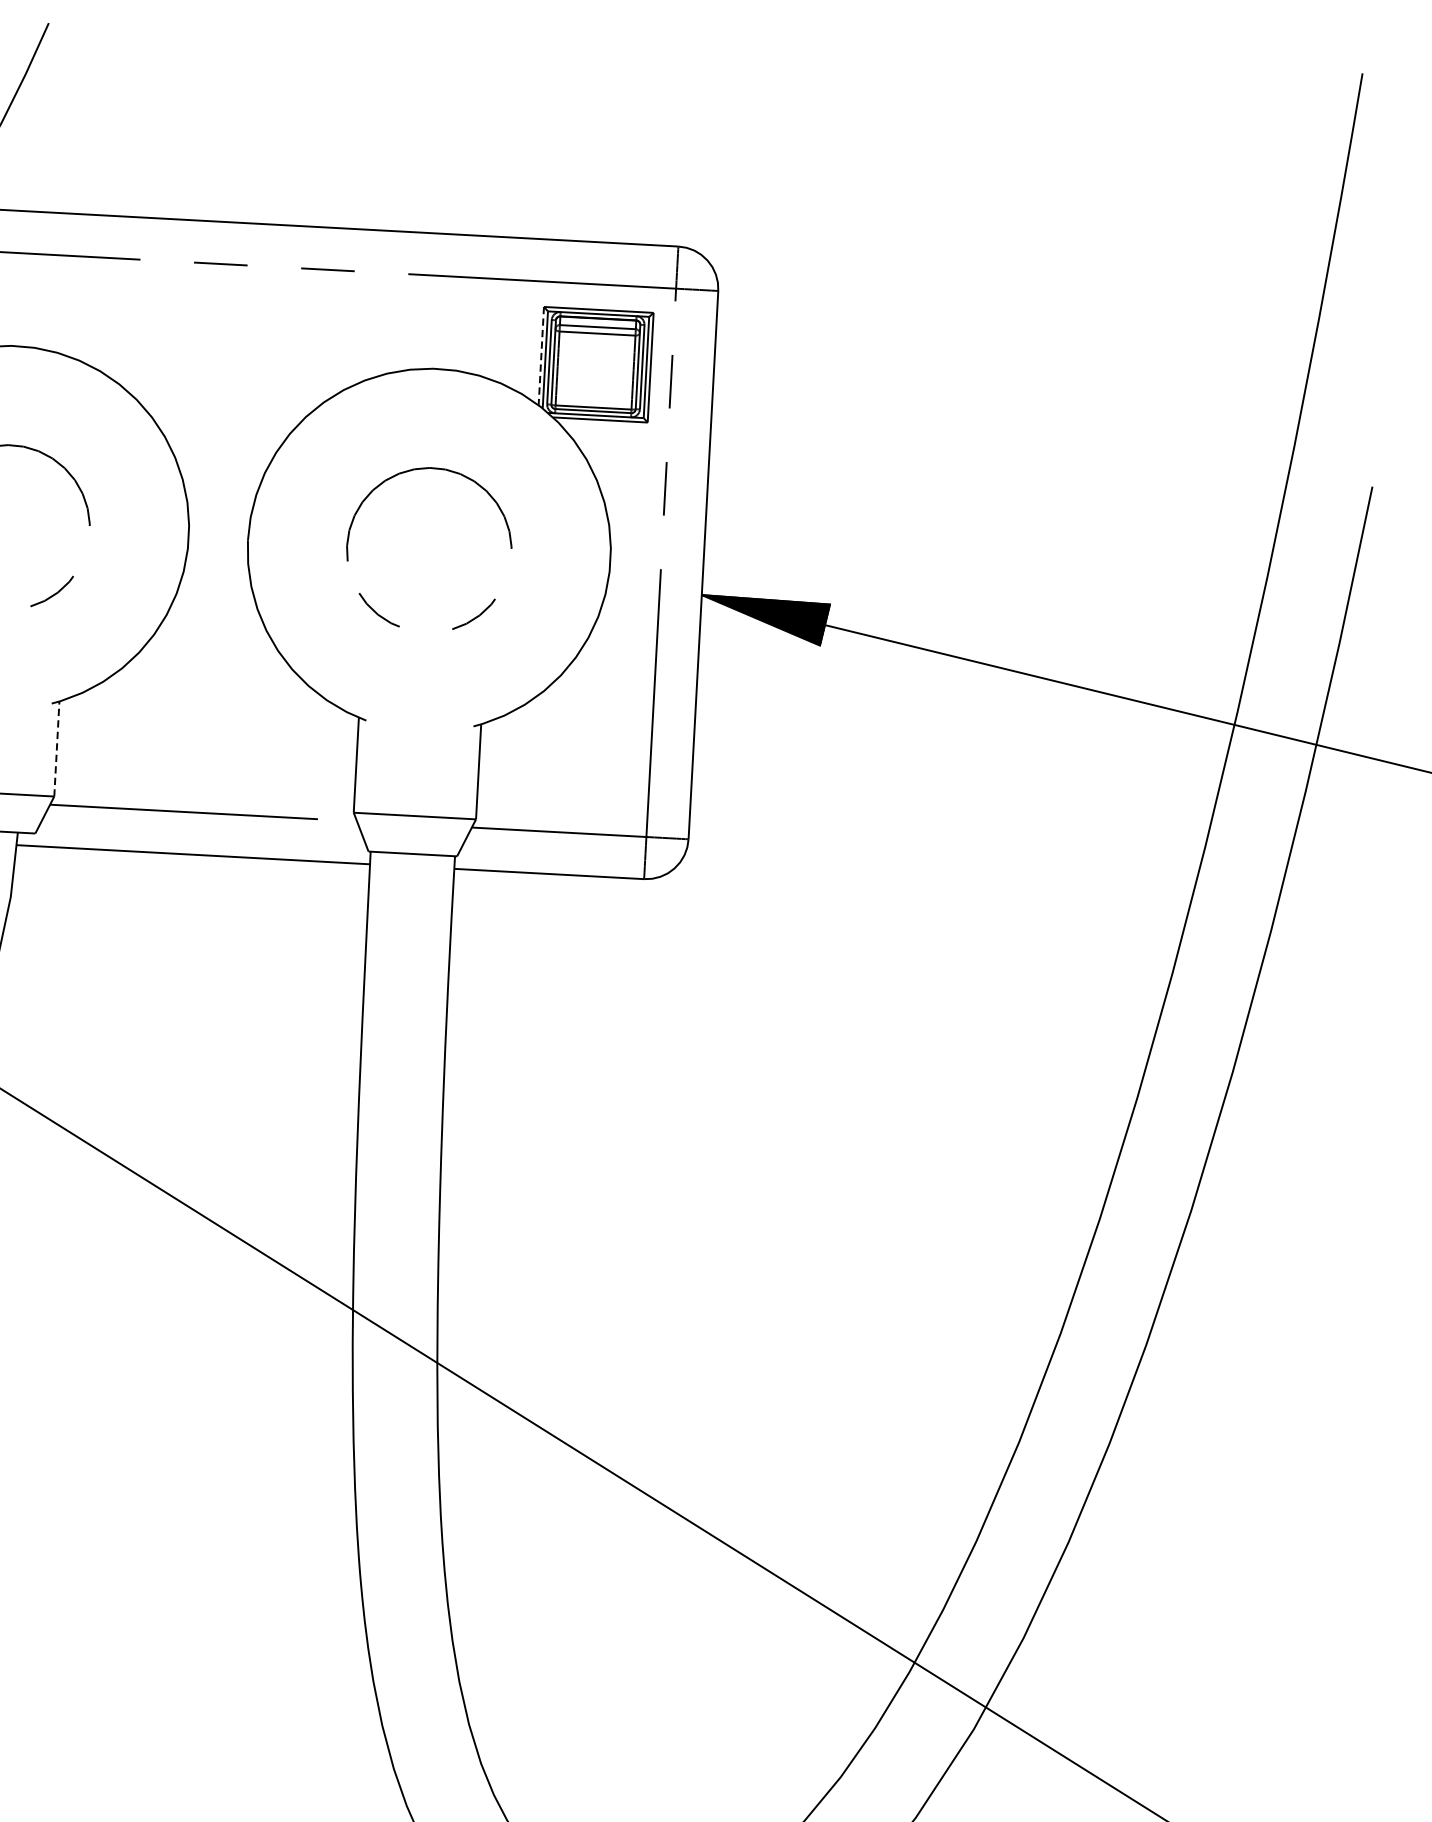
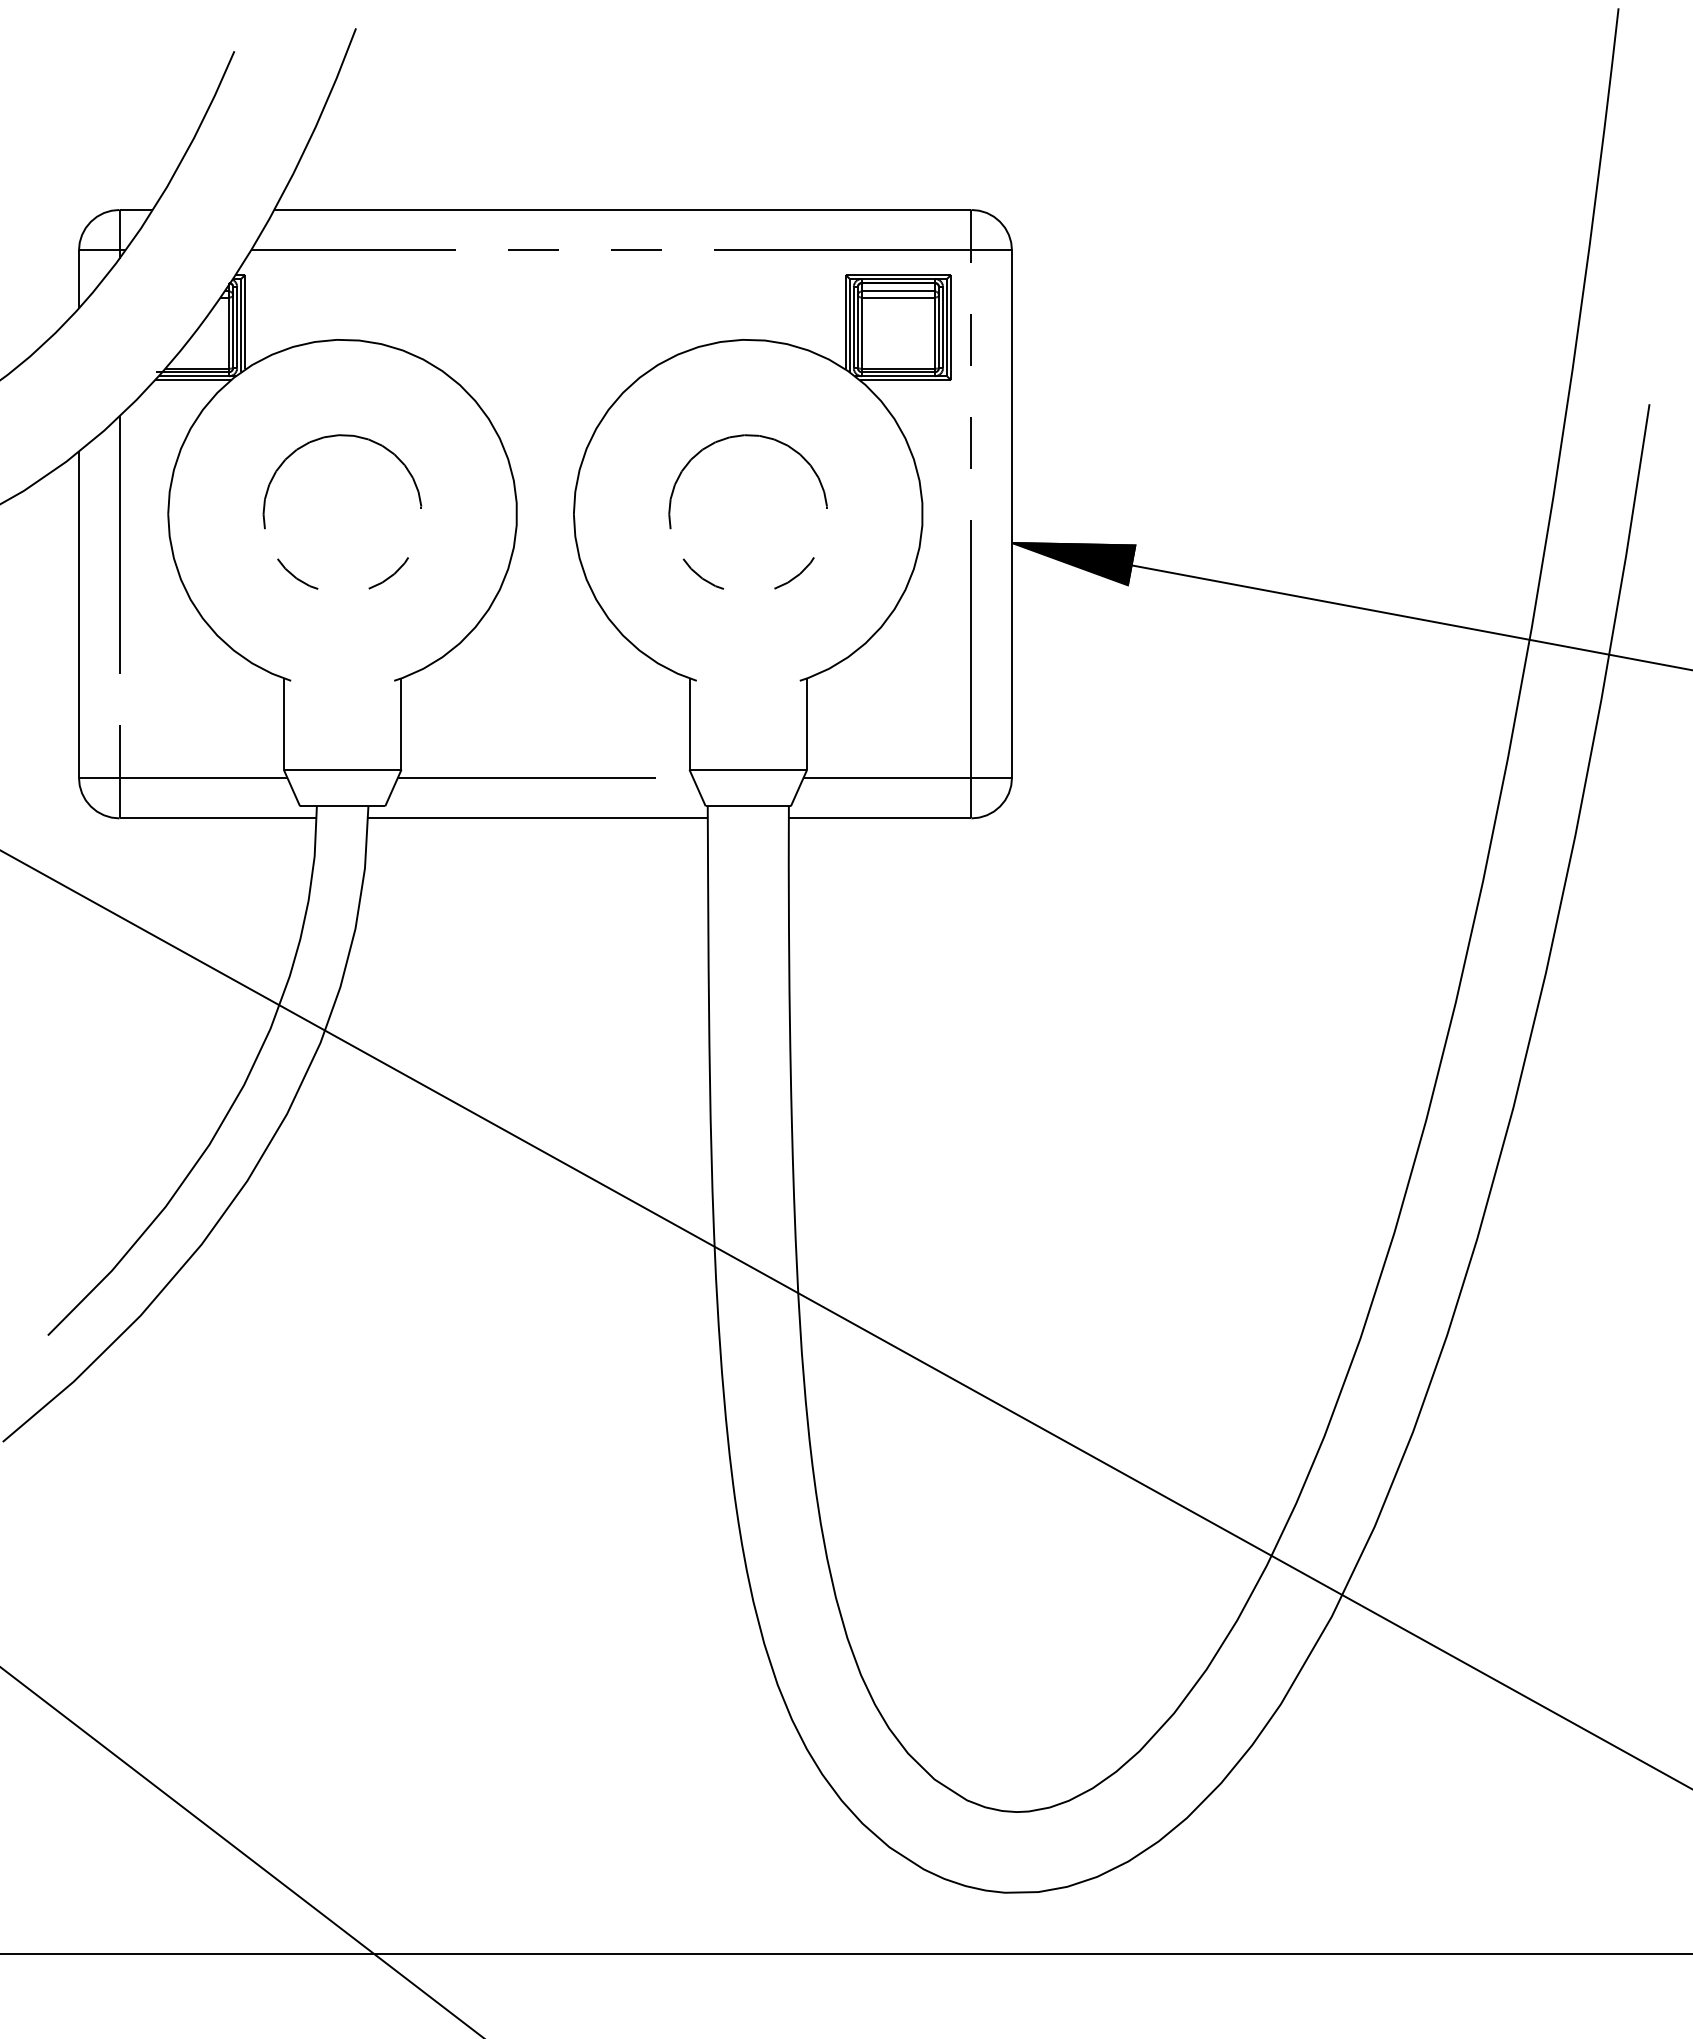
line: (541, 356) -> (845, 322), dashed -> solid
line: (56, 749) -> (401, 724), dashed -> solid

